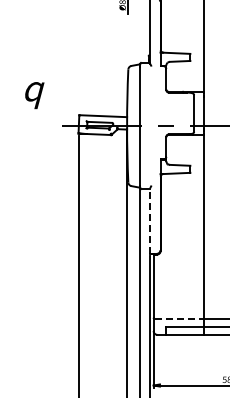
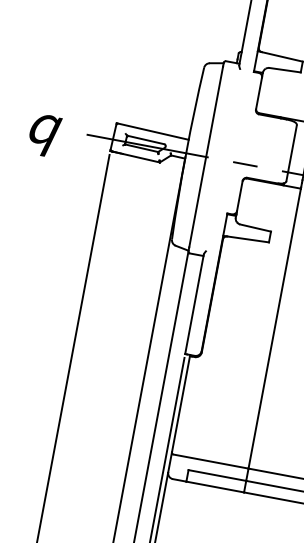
text: (34, 95) -> (43, 135), moved
line: (150, 221) -> (194, 304), dashed -> solid
line: (179, 319) -> (210, 462), dashed -> solid

